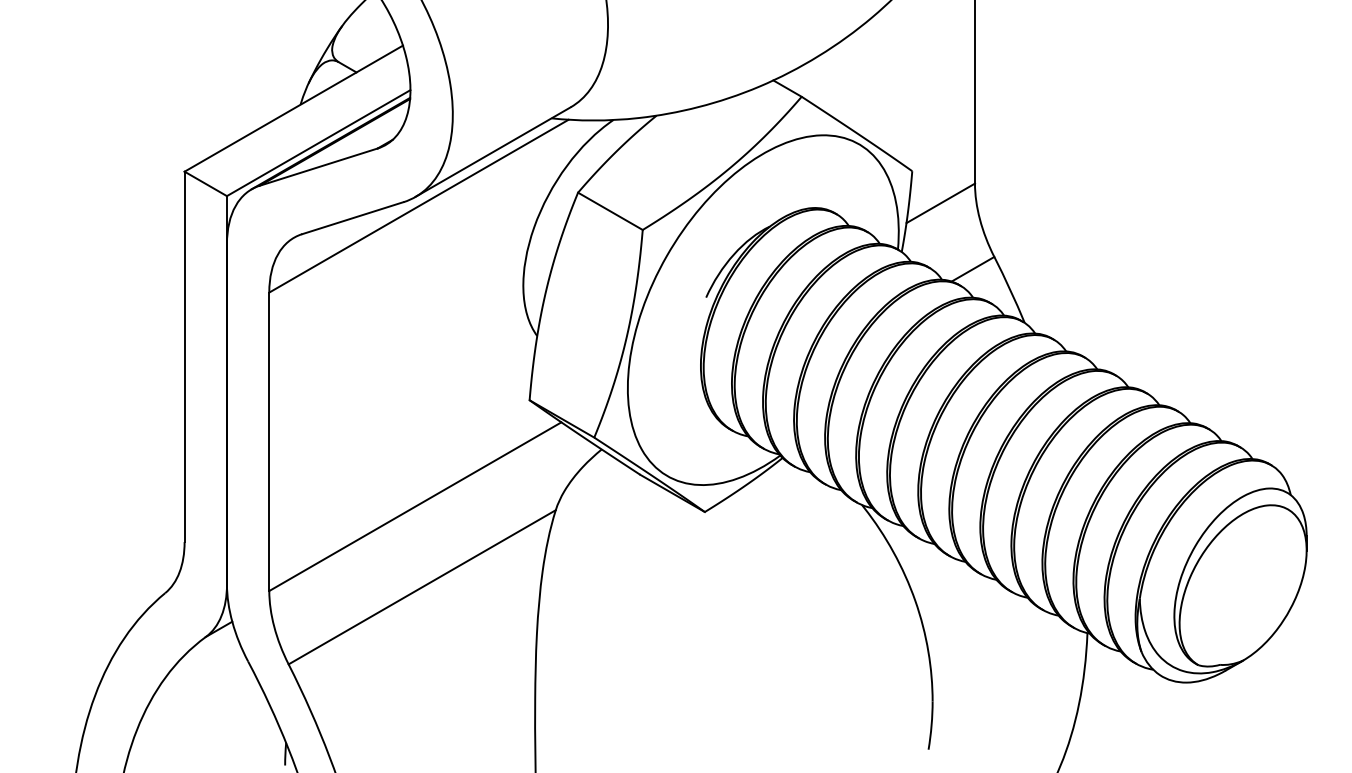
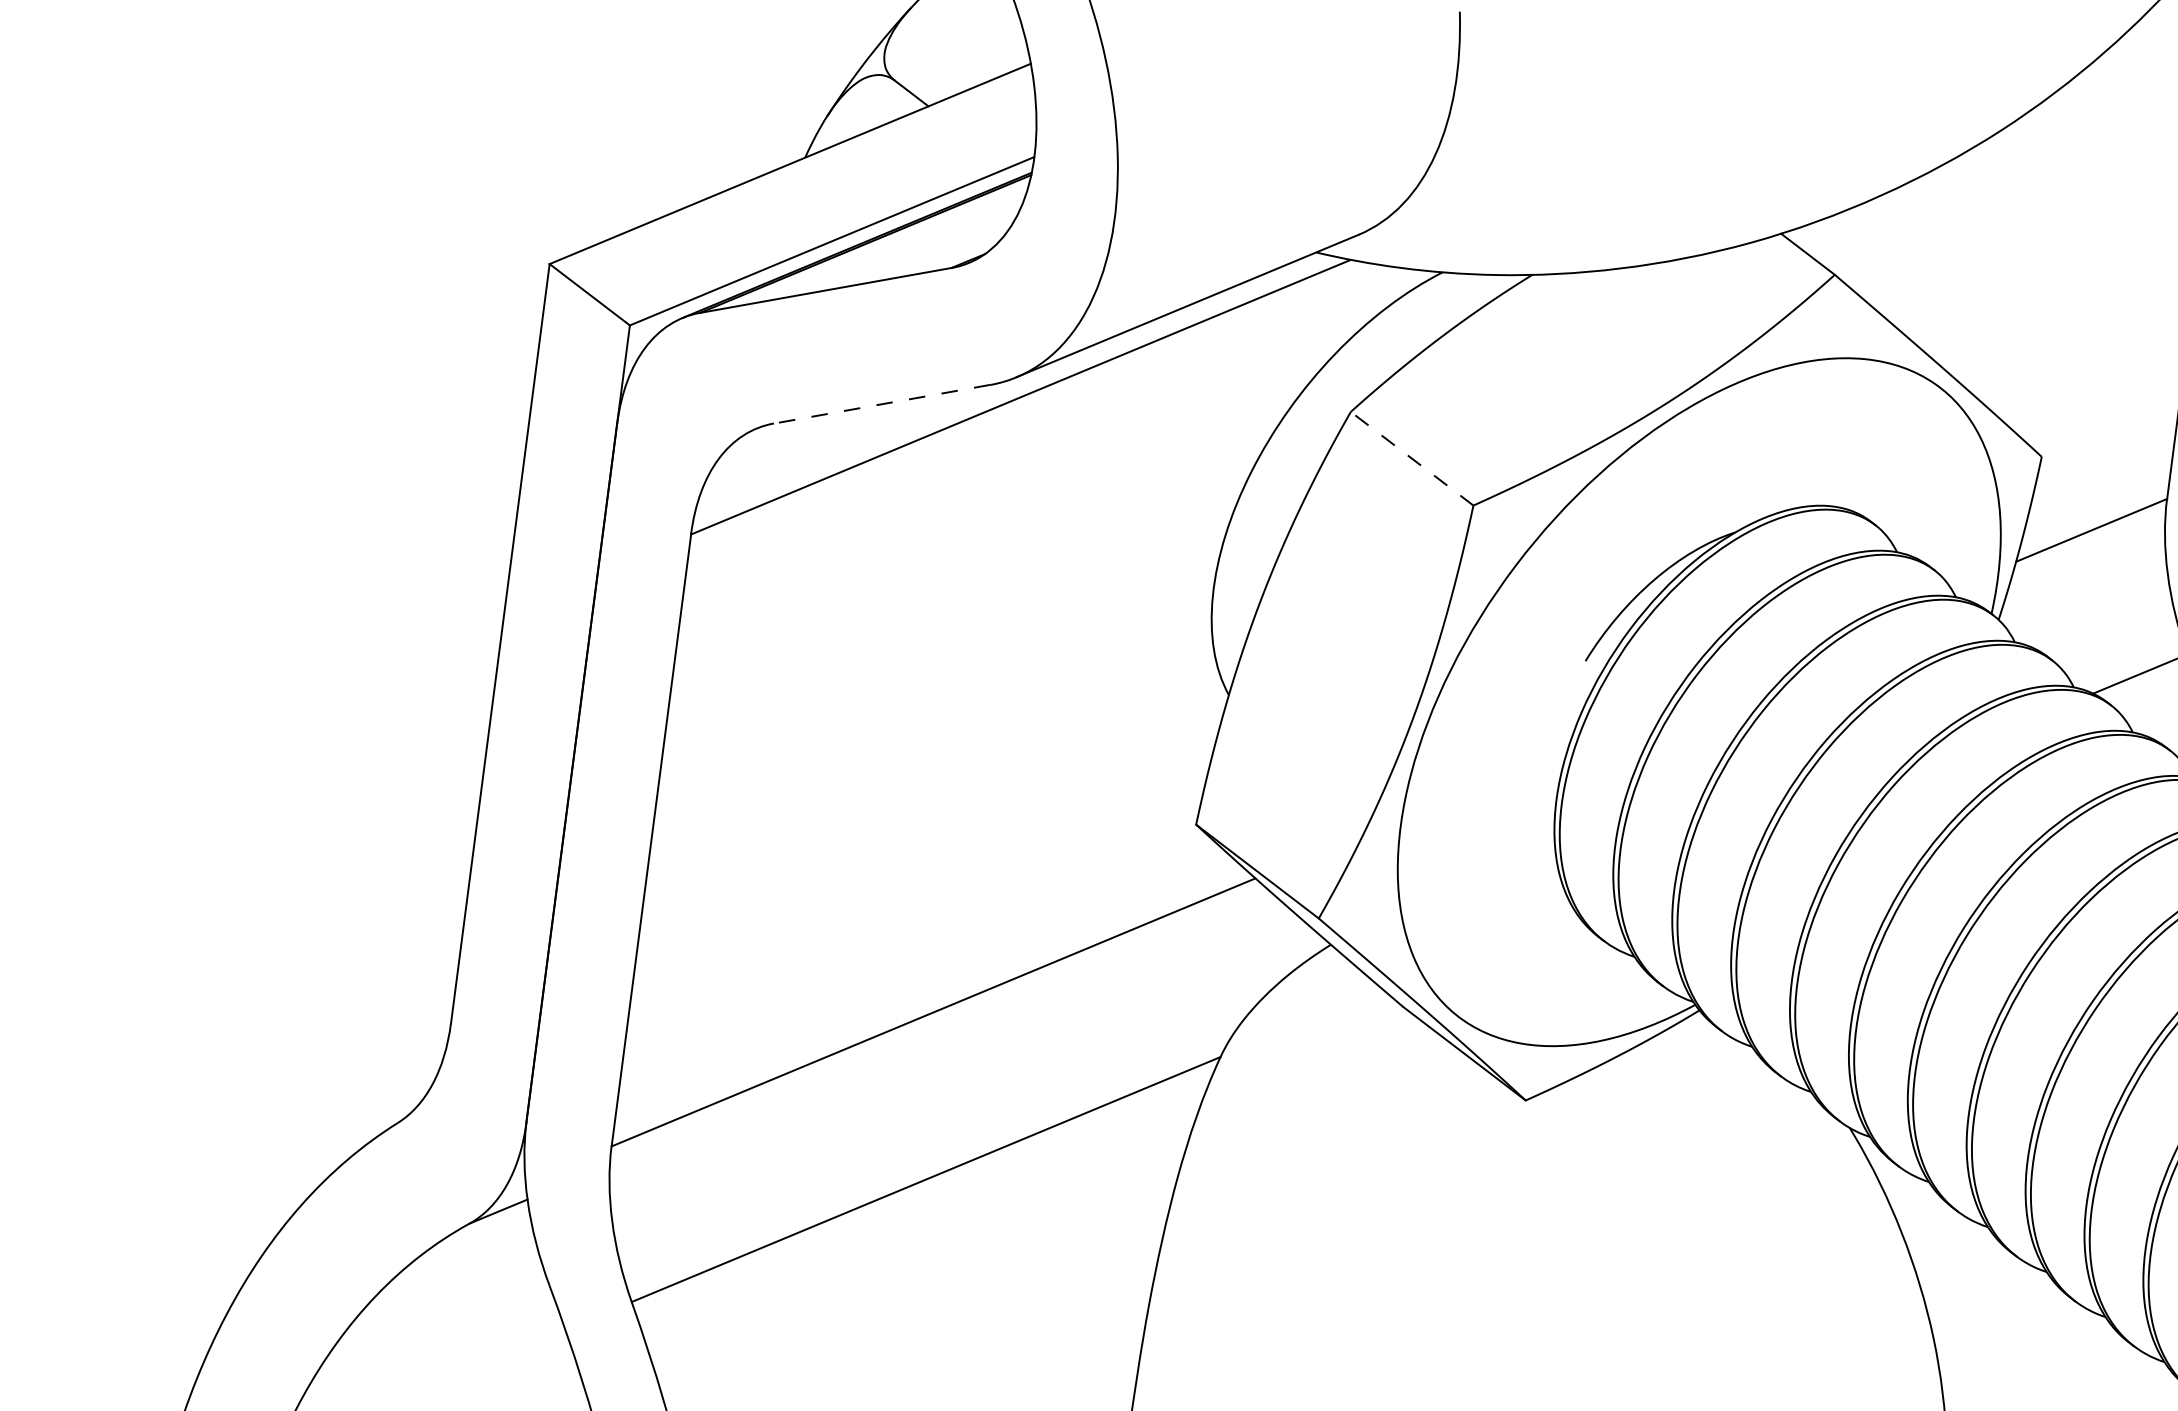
line: (609, 211) -> (1410, 458), solid -> dashed
line: (352, 218) -> (881, 404), solid -> dashed

